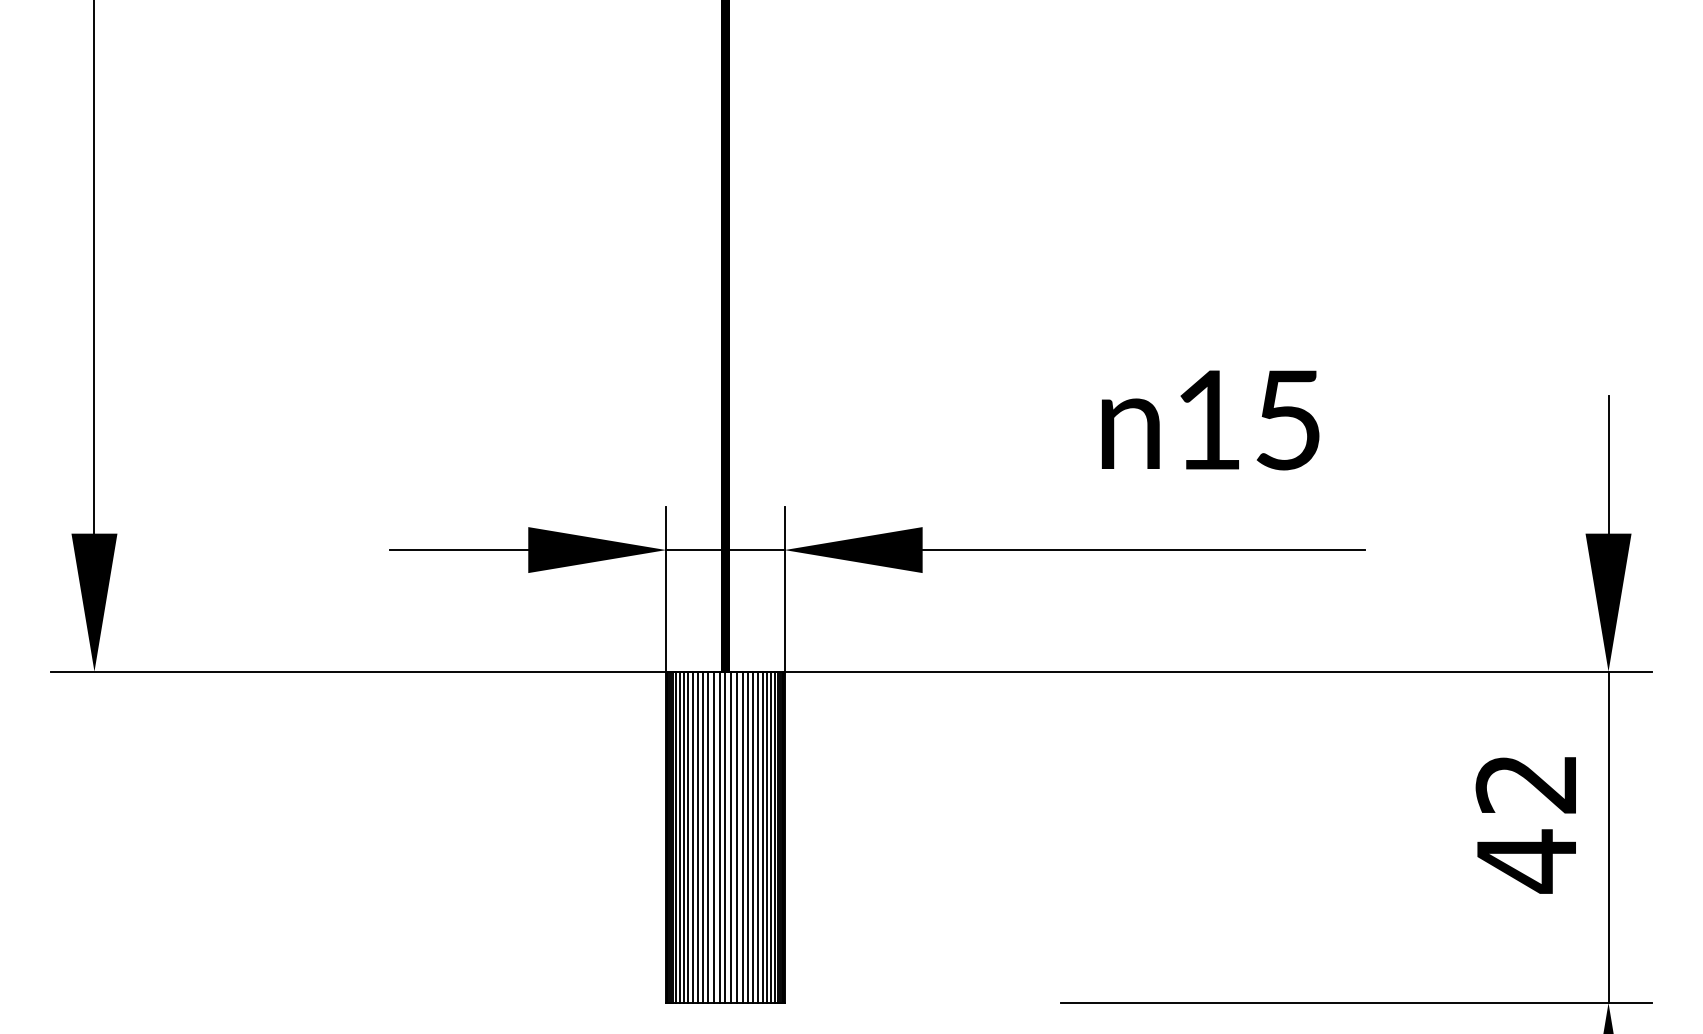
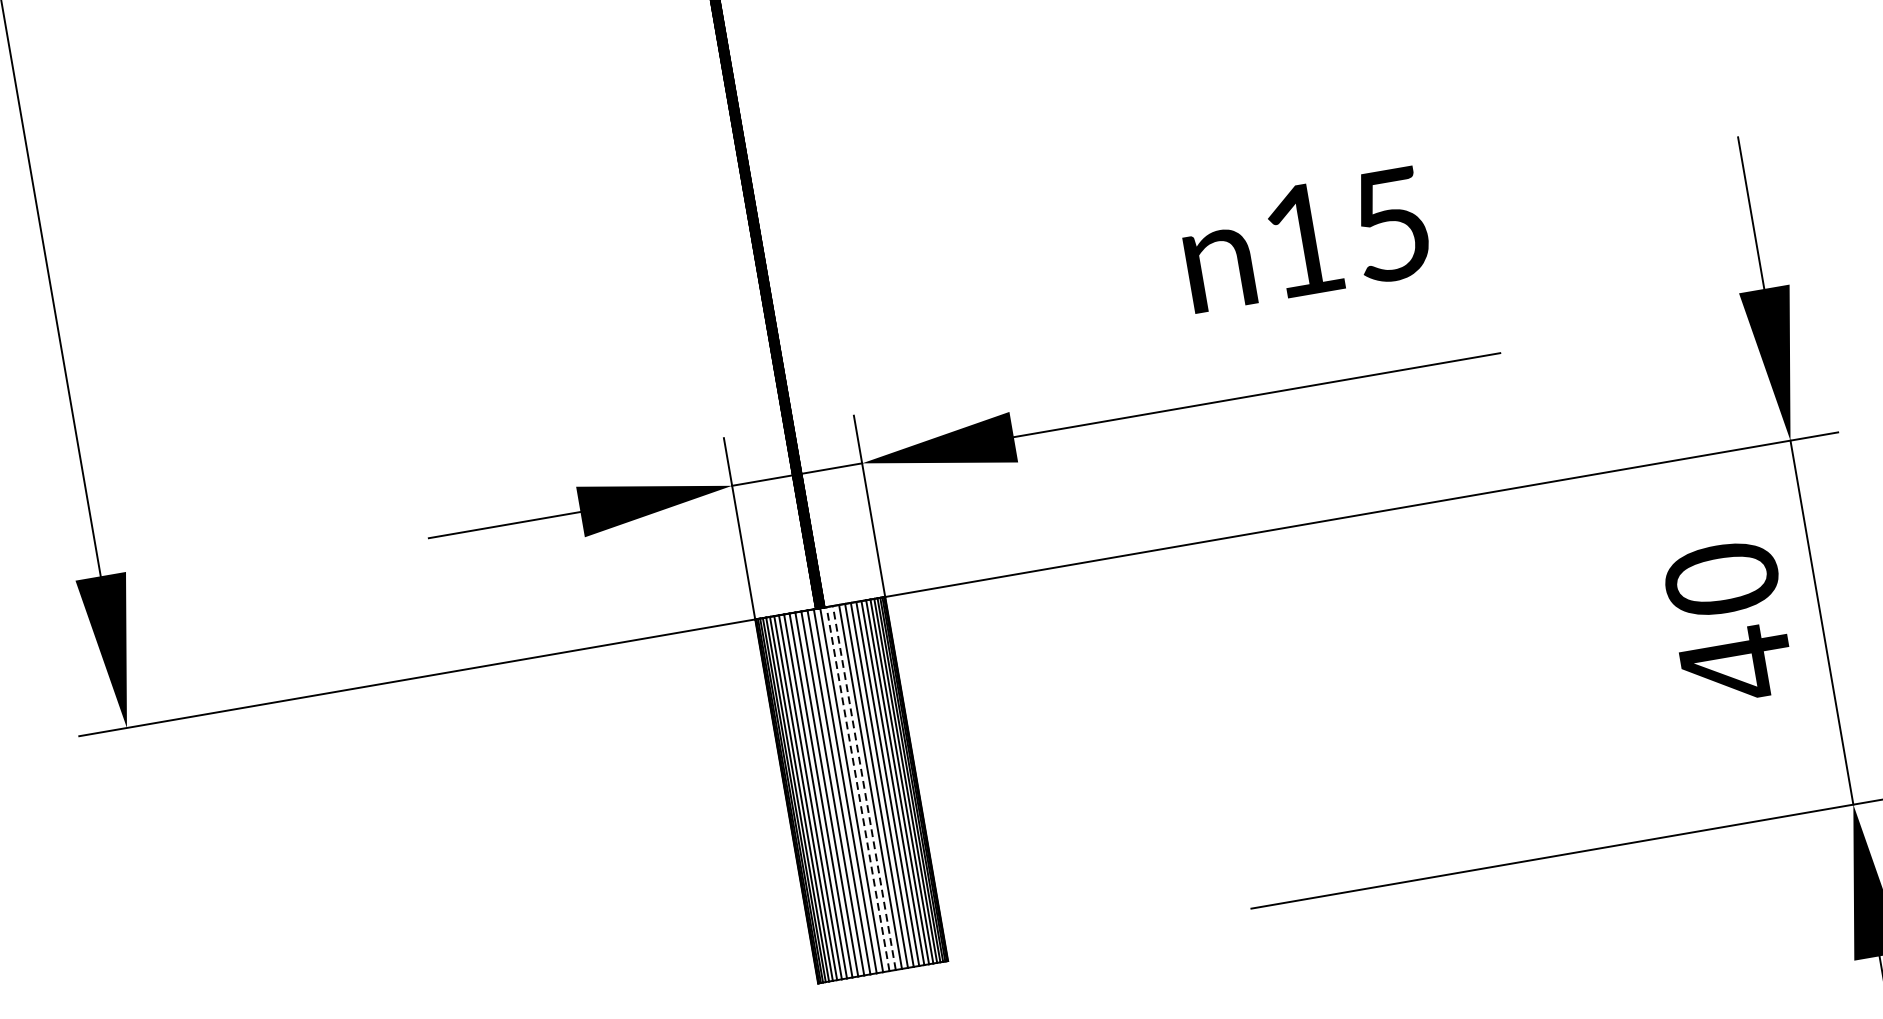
text: (1526, 783) -> (1721, 579), 42 -> 40
line: (731, 837) -> (858, 789), solid -> dashed
line: (737, 837) -> (864, 788), solid -> dashed

